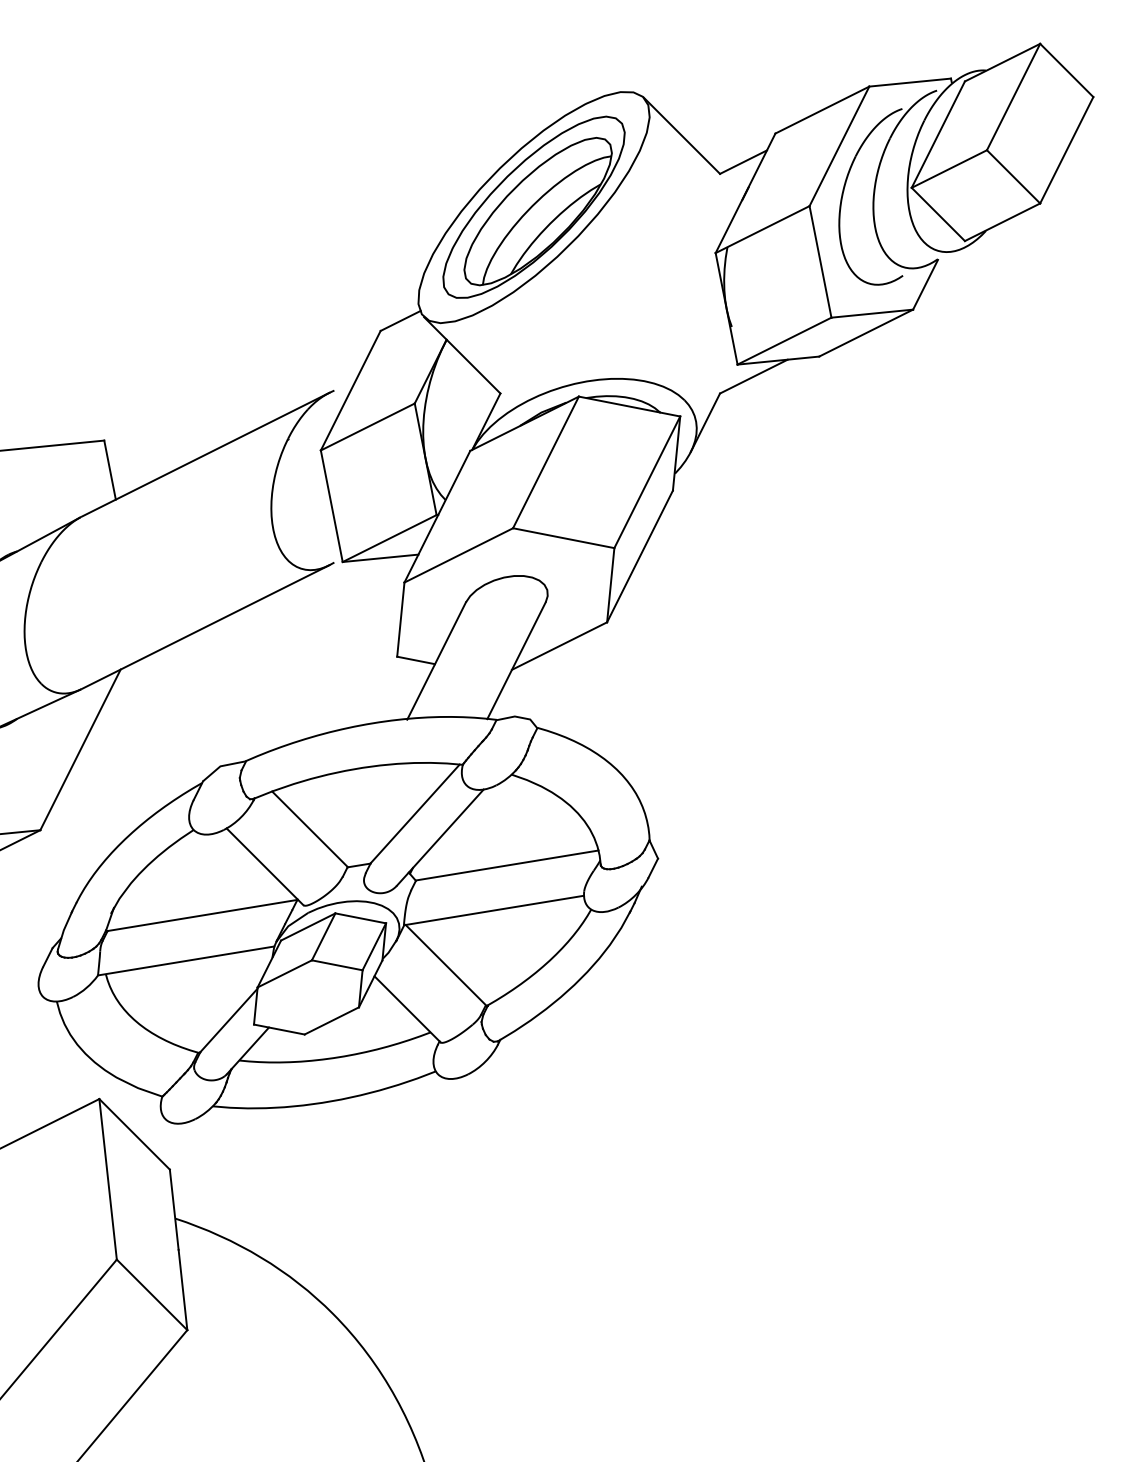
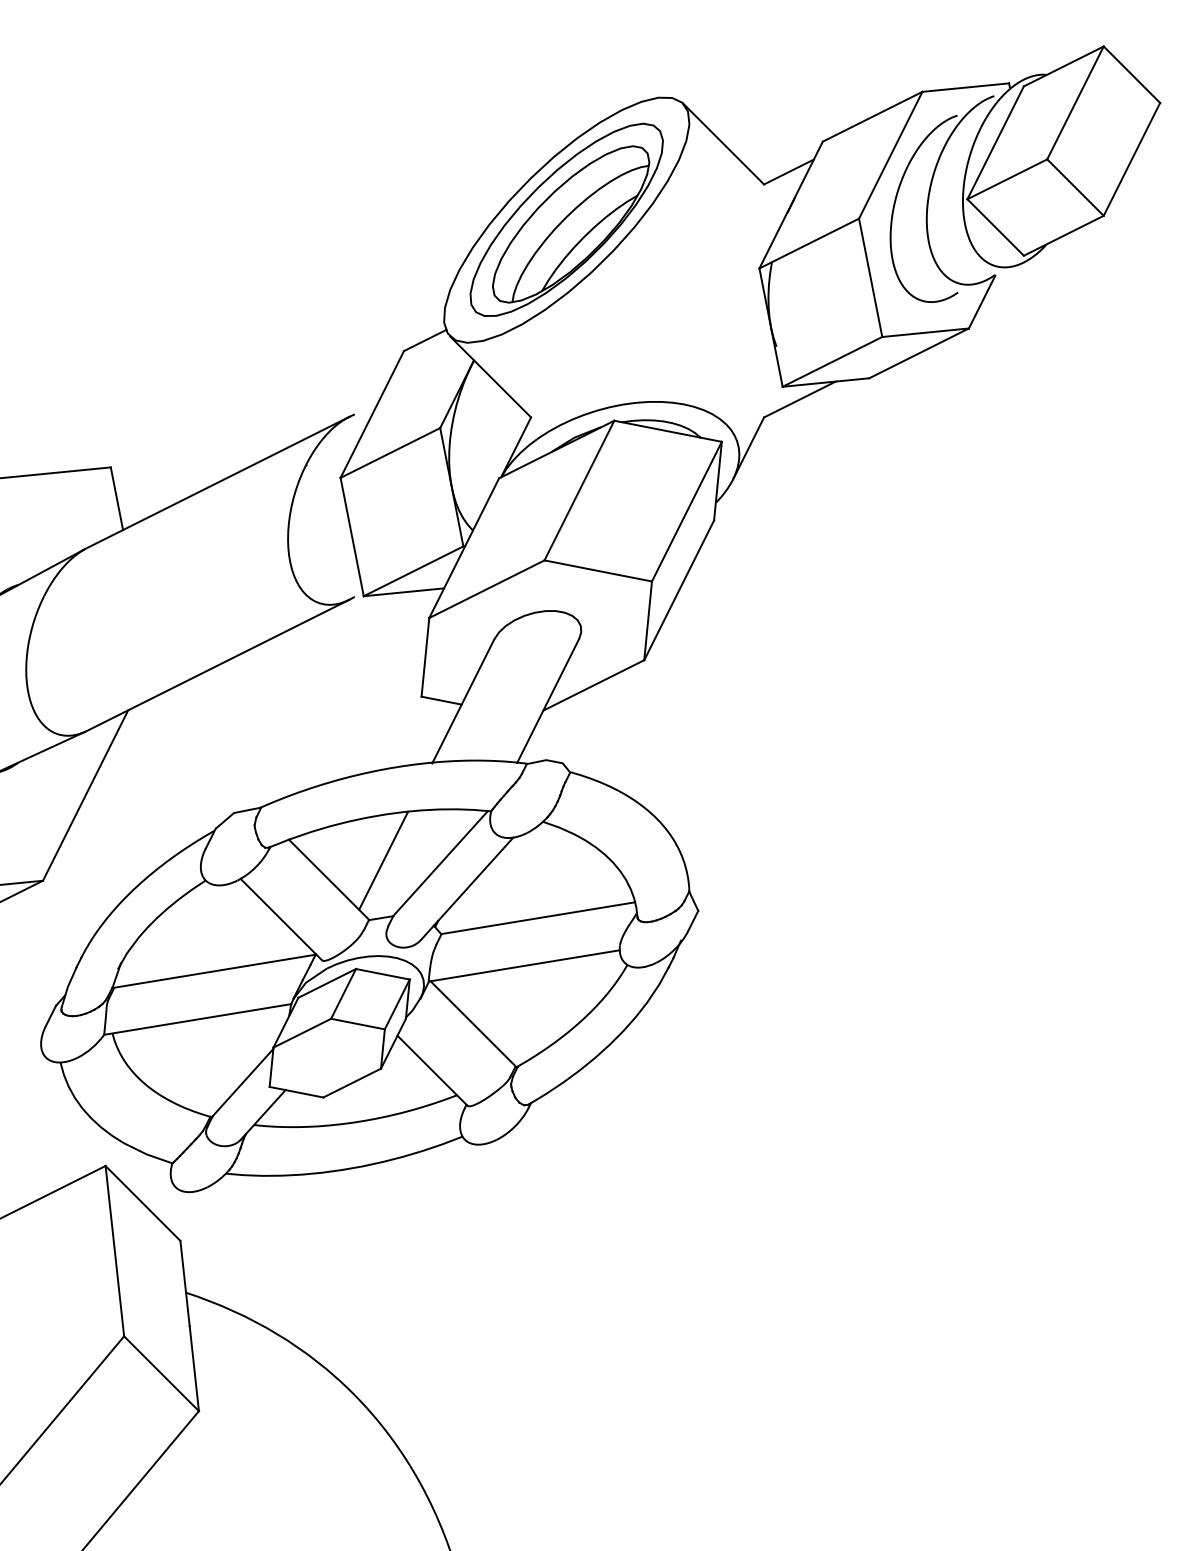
line: (361, 811) -> (383, 860), added

